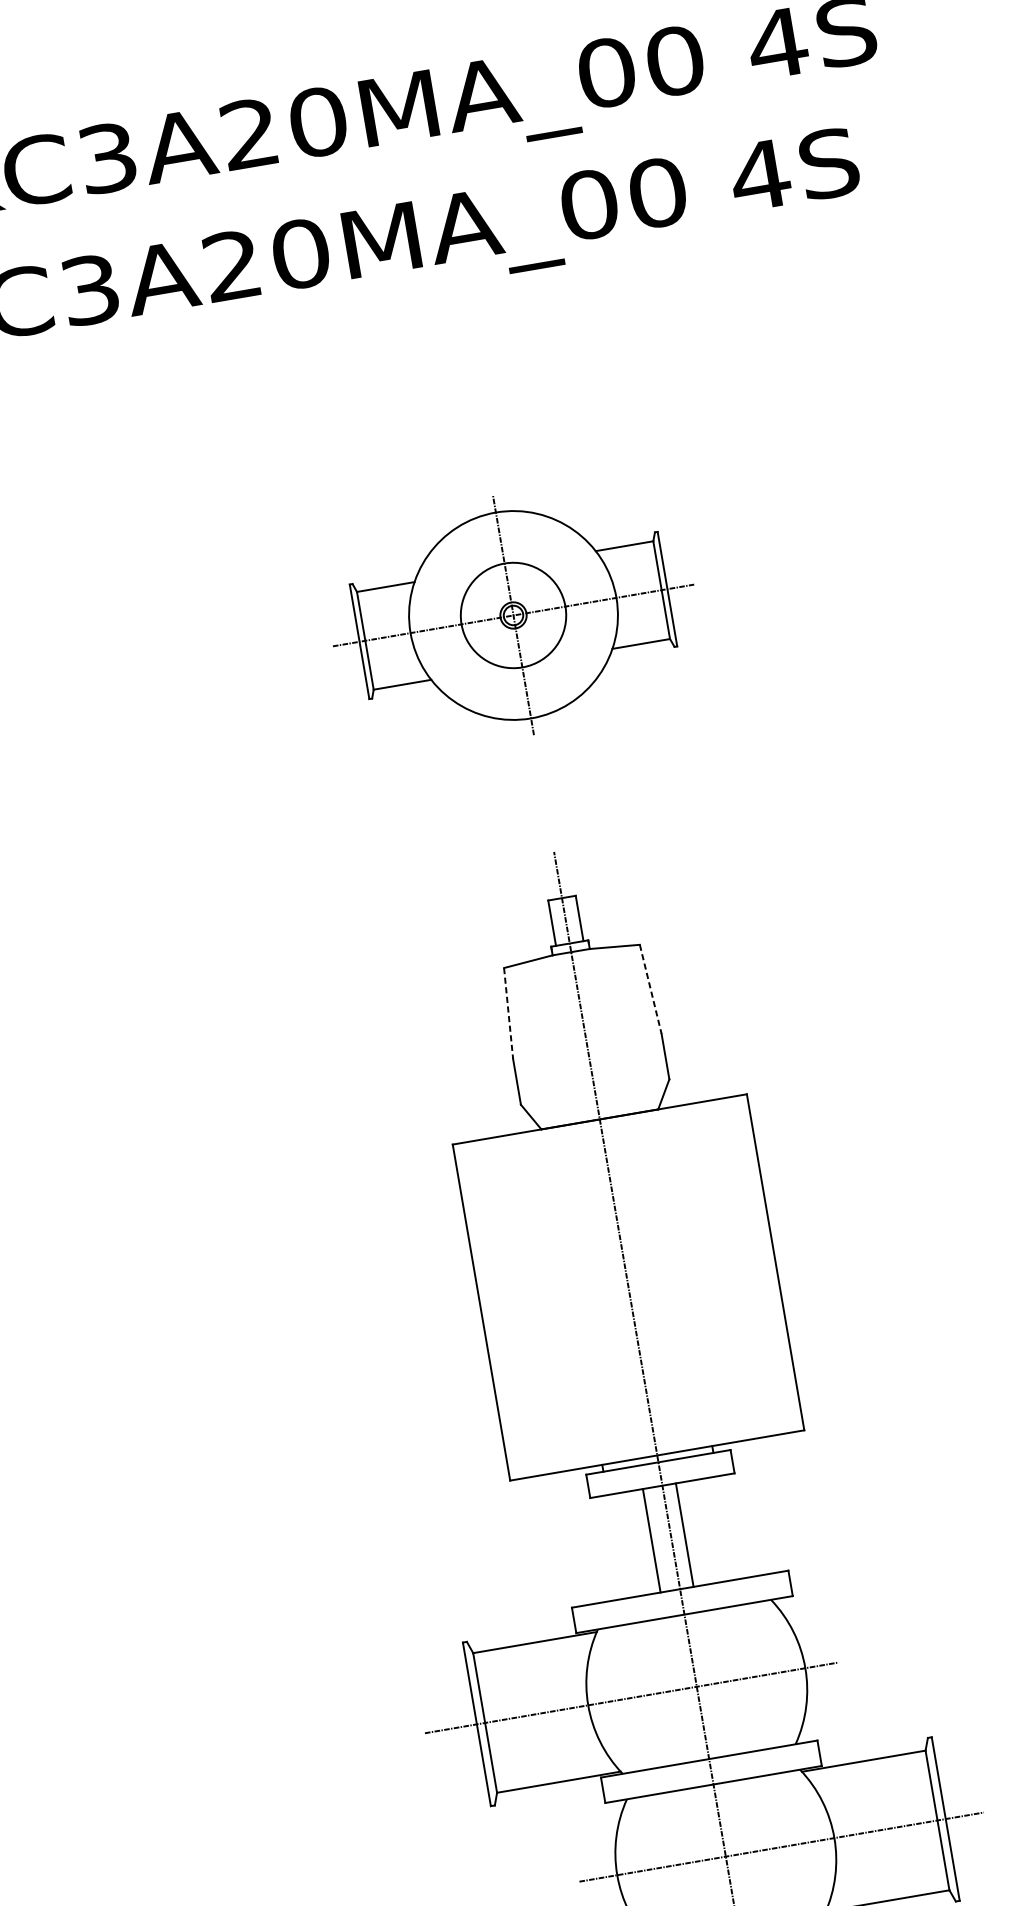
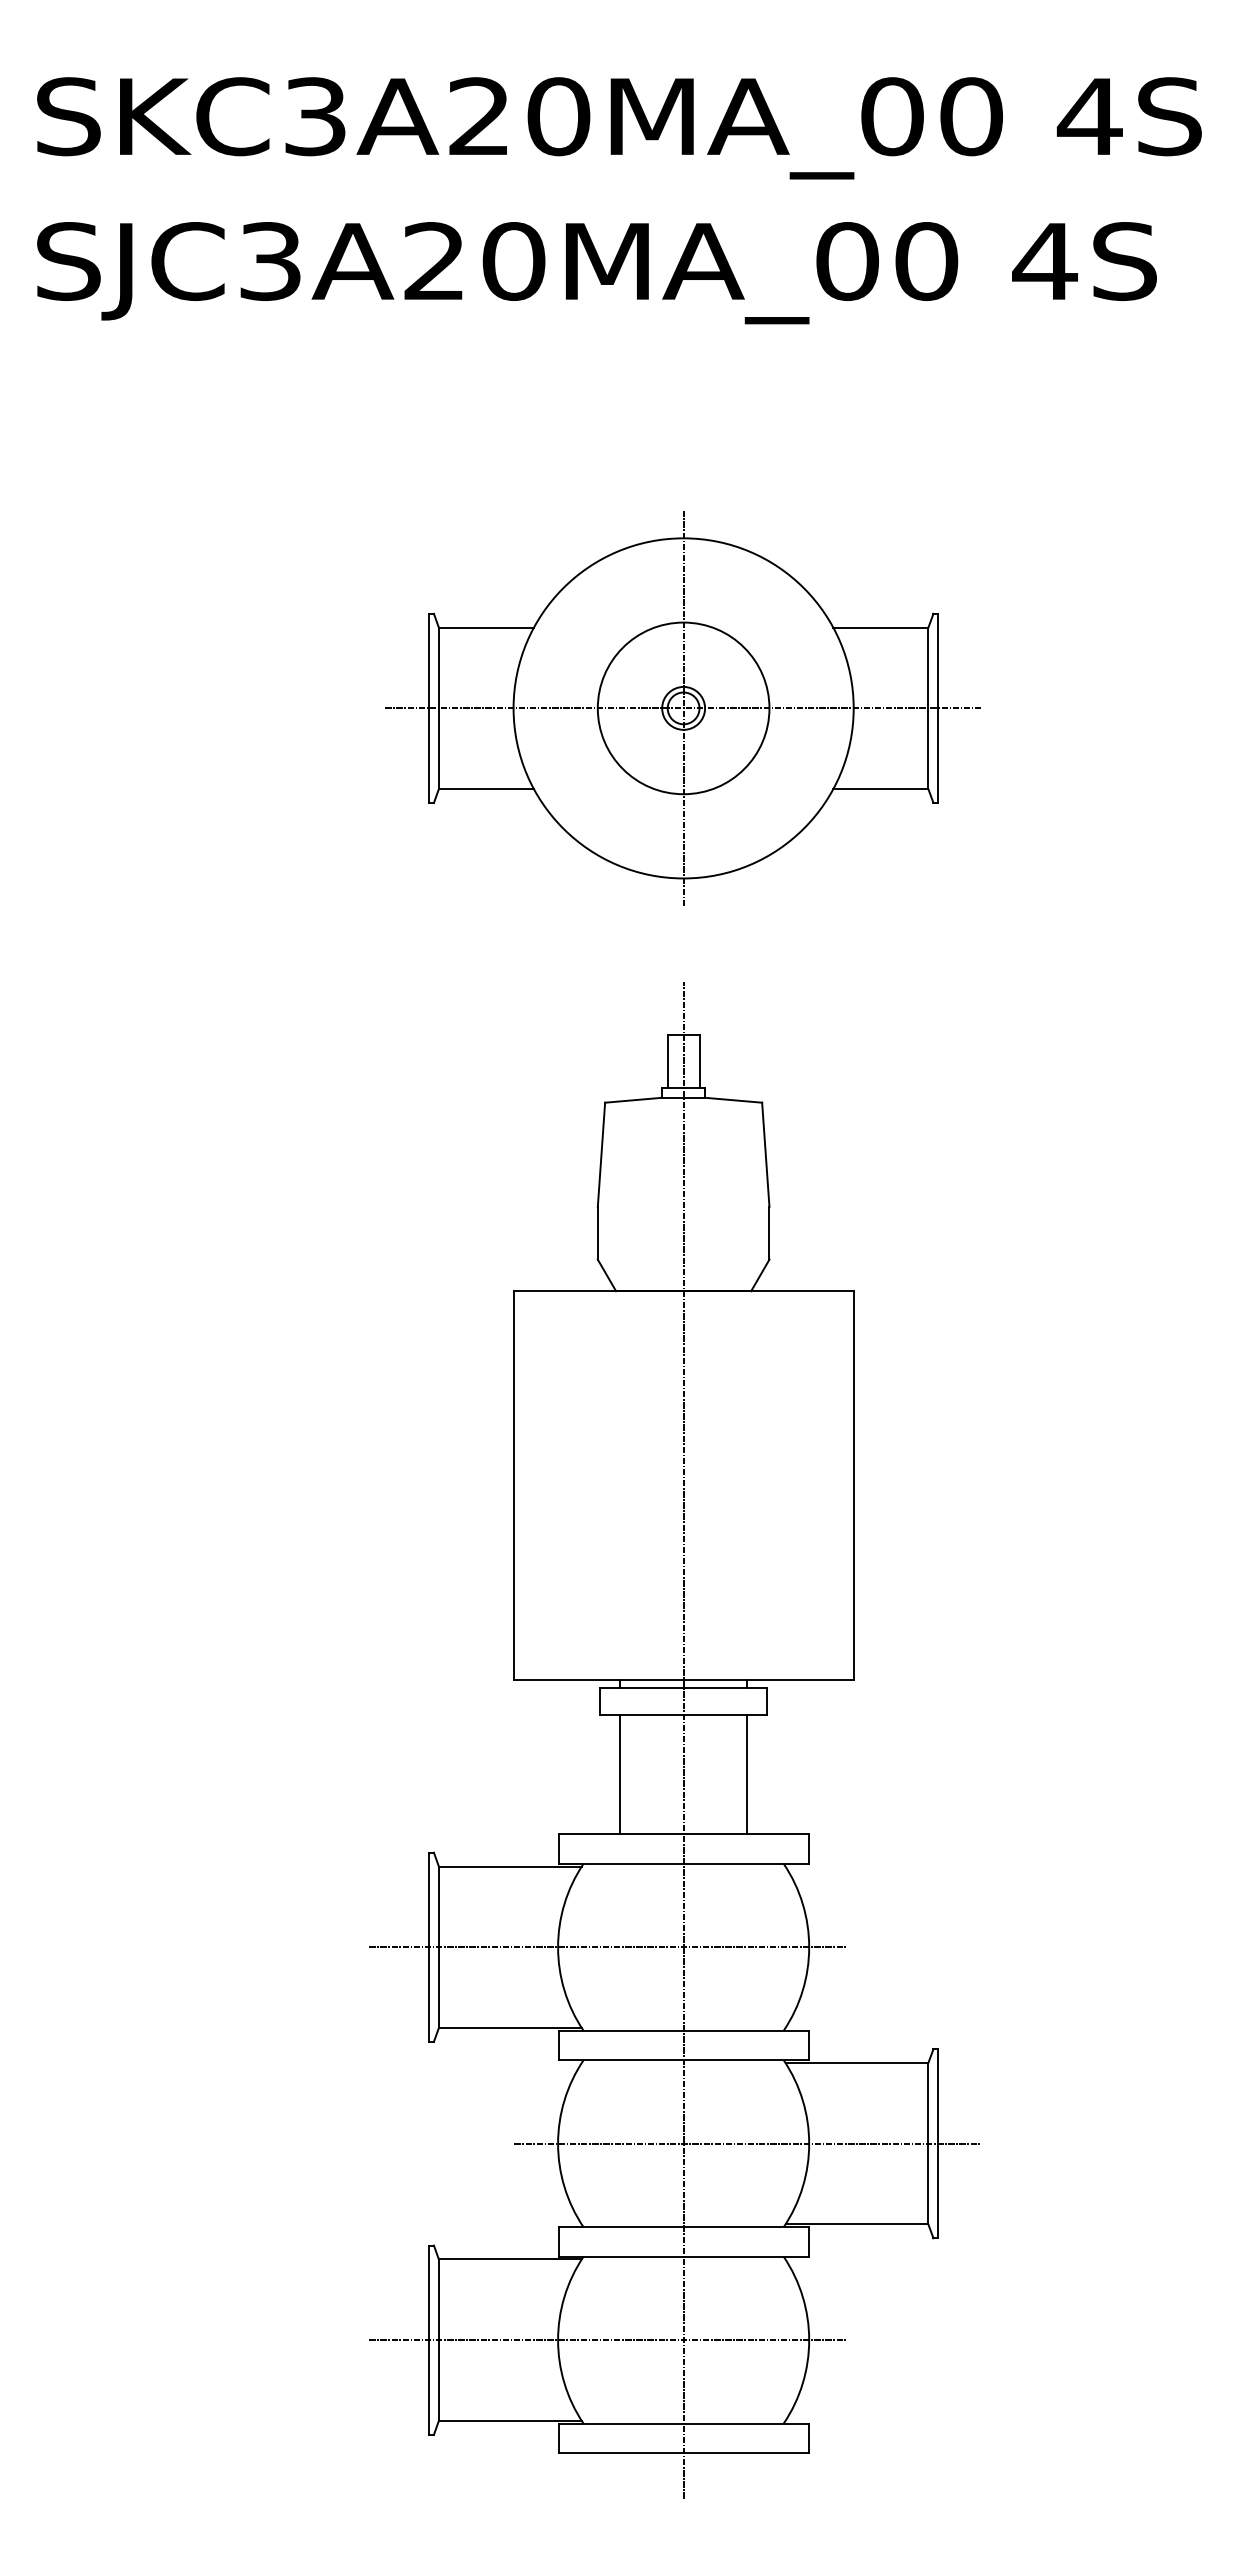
part: (512, 615) -> (682, 708), size x1.43
line: (650, 989) -> (765, 1155), dashed -> solid
line: (508, 1014) -> (601, 1155), dashed -> solid
line: (684, 1535) -> (747, 1774), moved
line: (652, 1540) -> (620, 1774), moved

